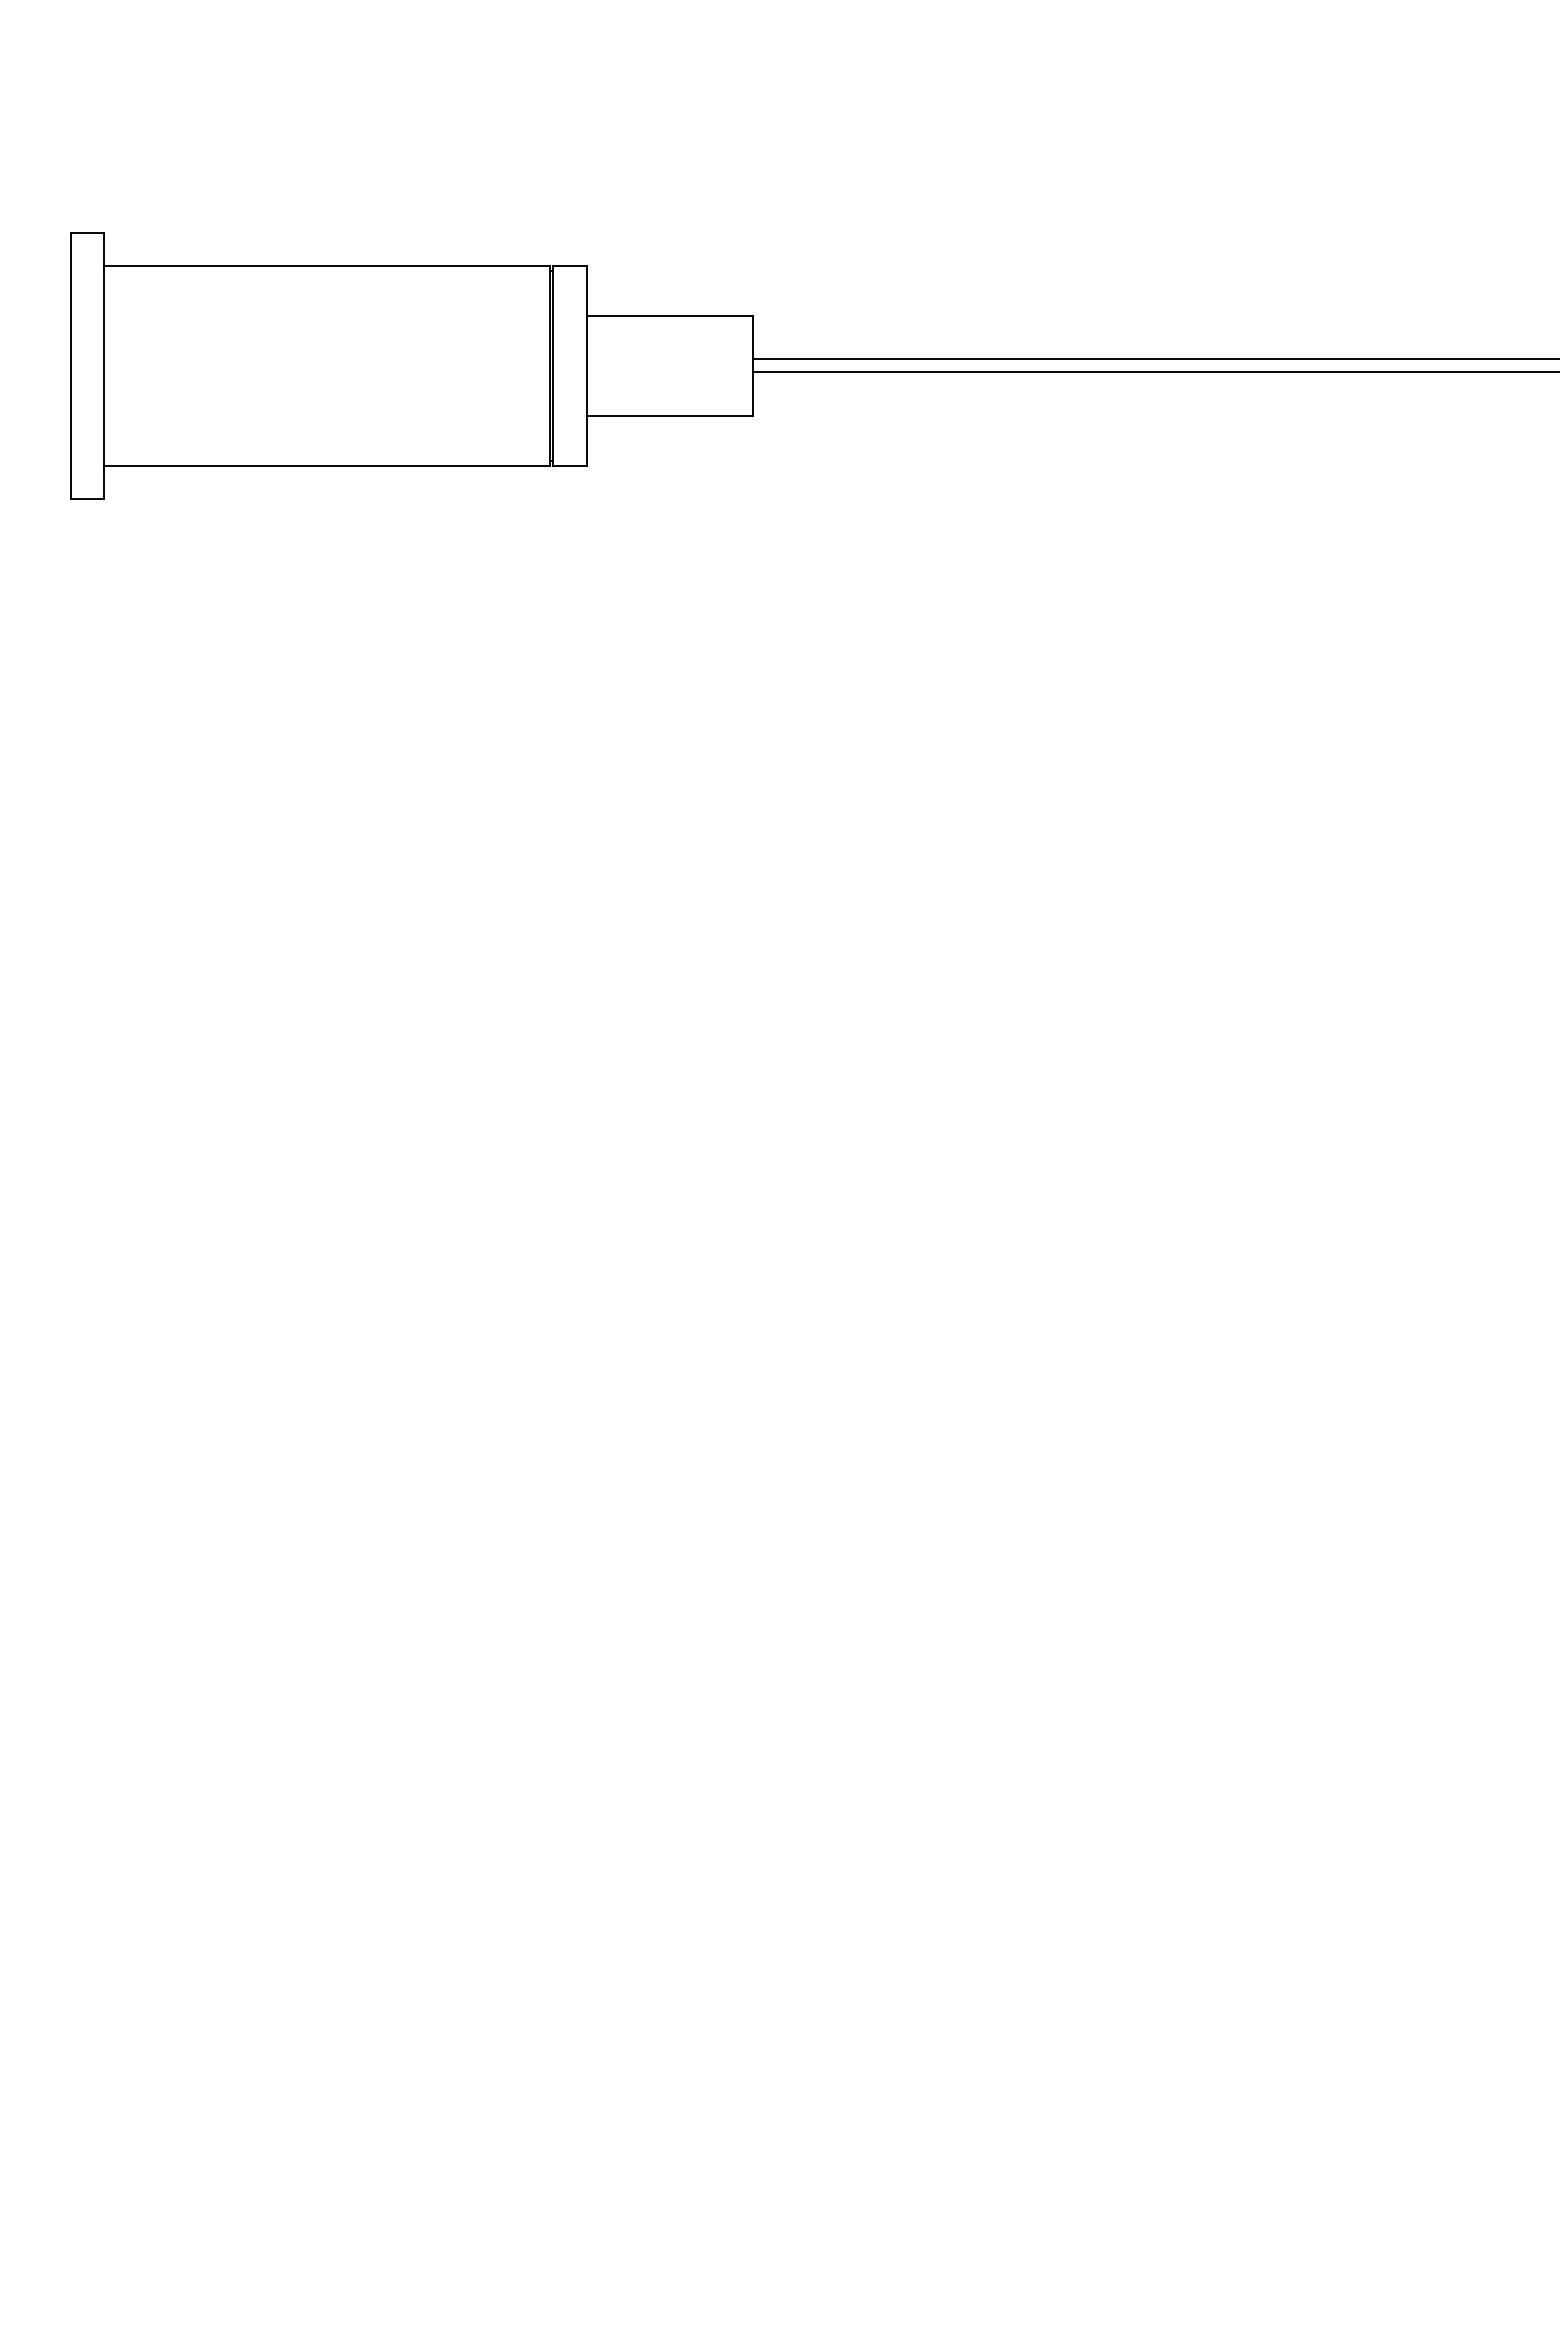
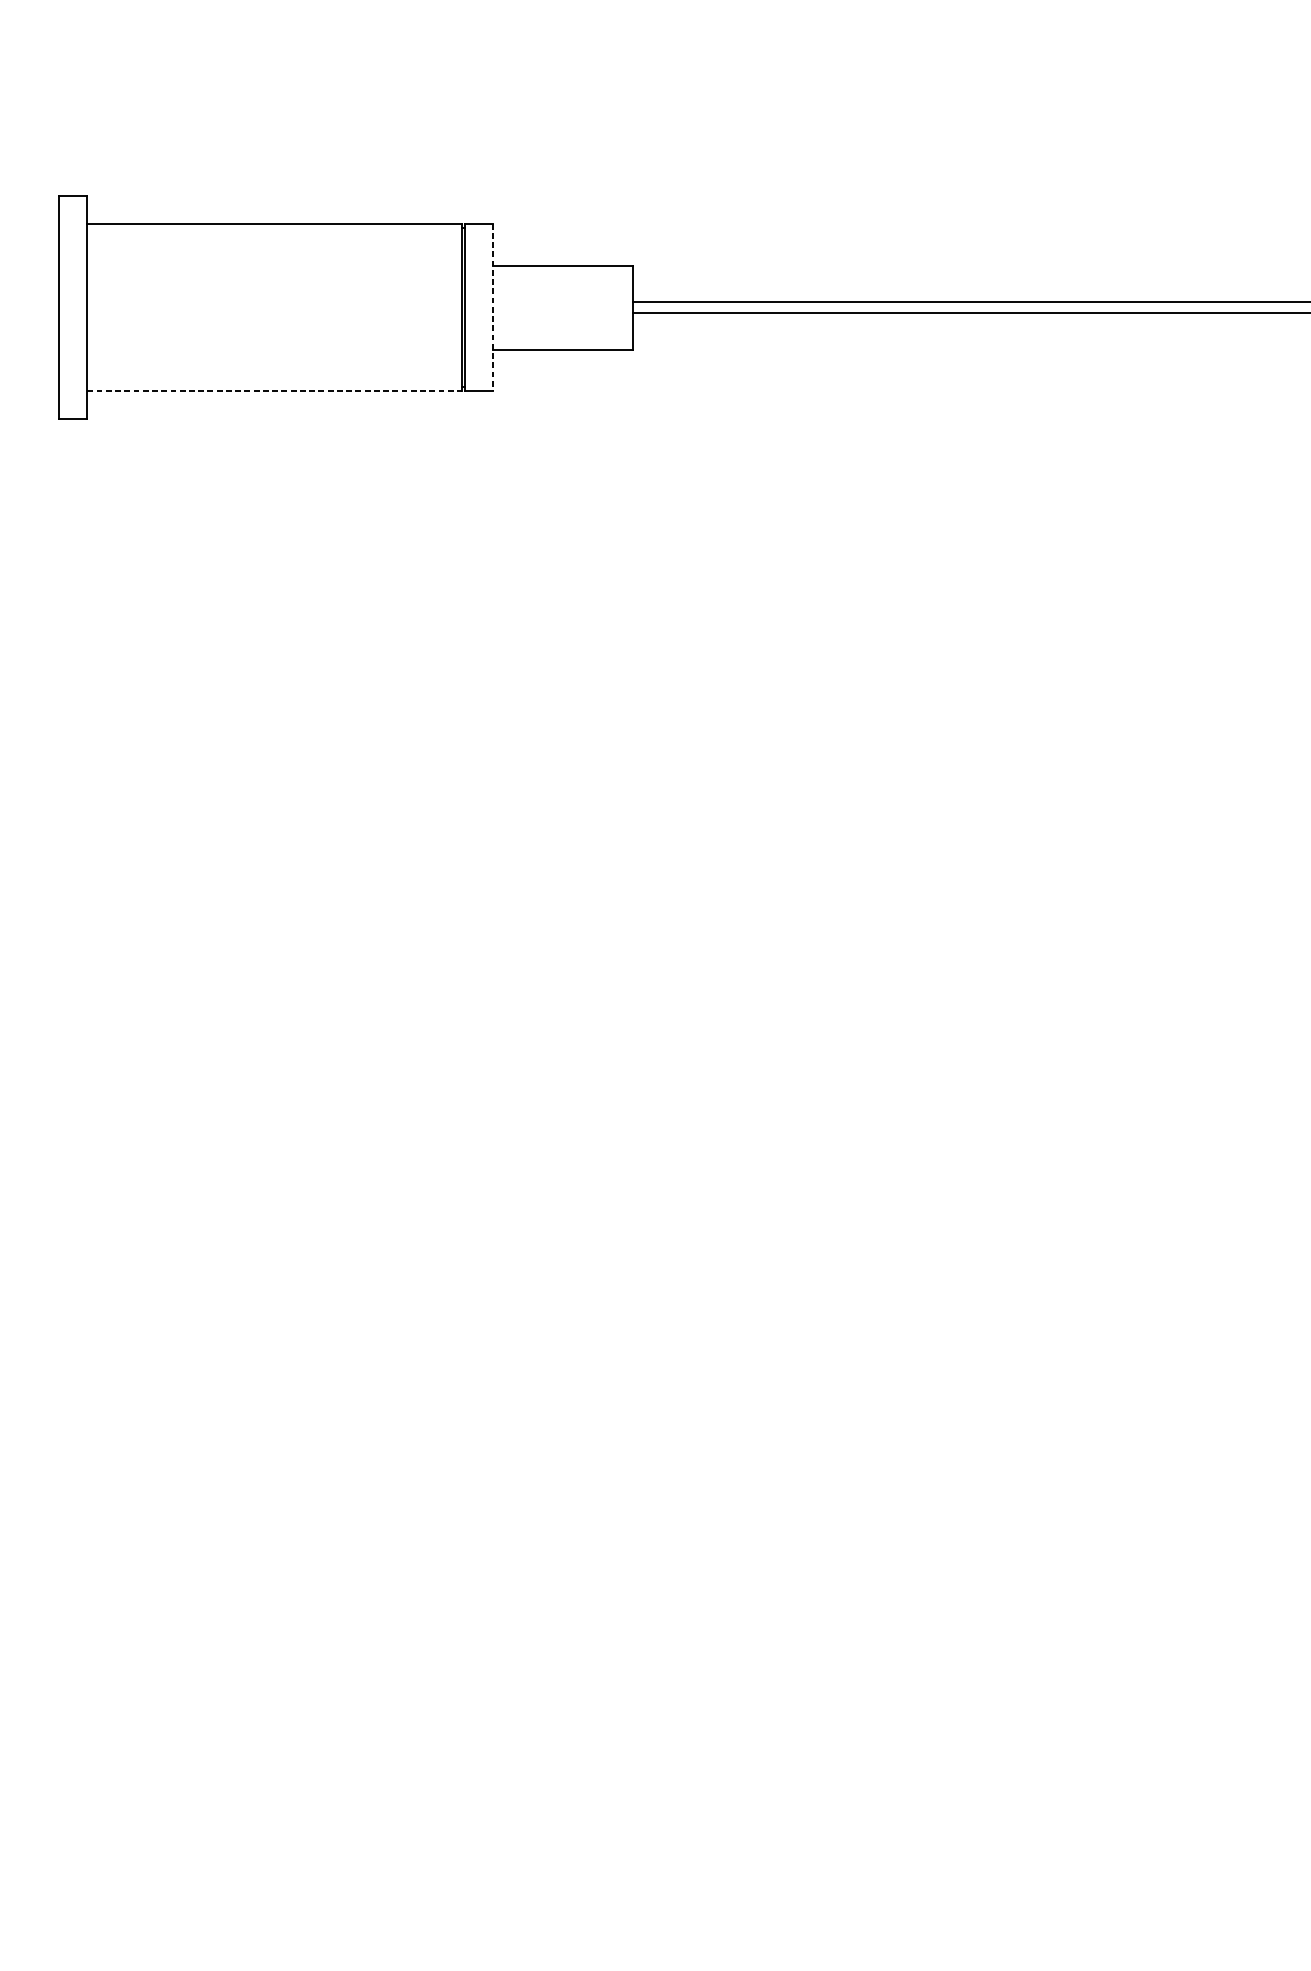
line: (586, 365) -> (492, 307), solid -> dashed
line: (327, 465) -> (275, 391), solid -> dashed

